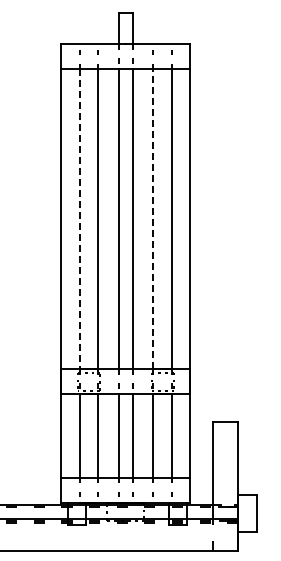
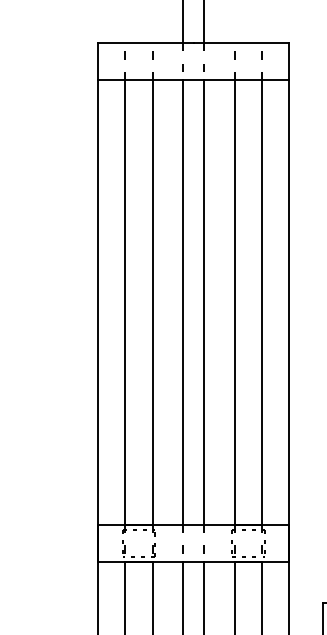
line: (153, 218) -> (234, 301), dashed -> solid
line: (79, 219) -> (125, 302), dashed -> solid

